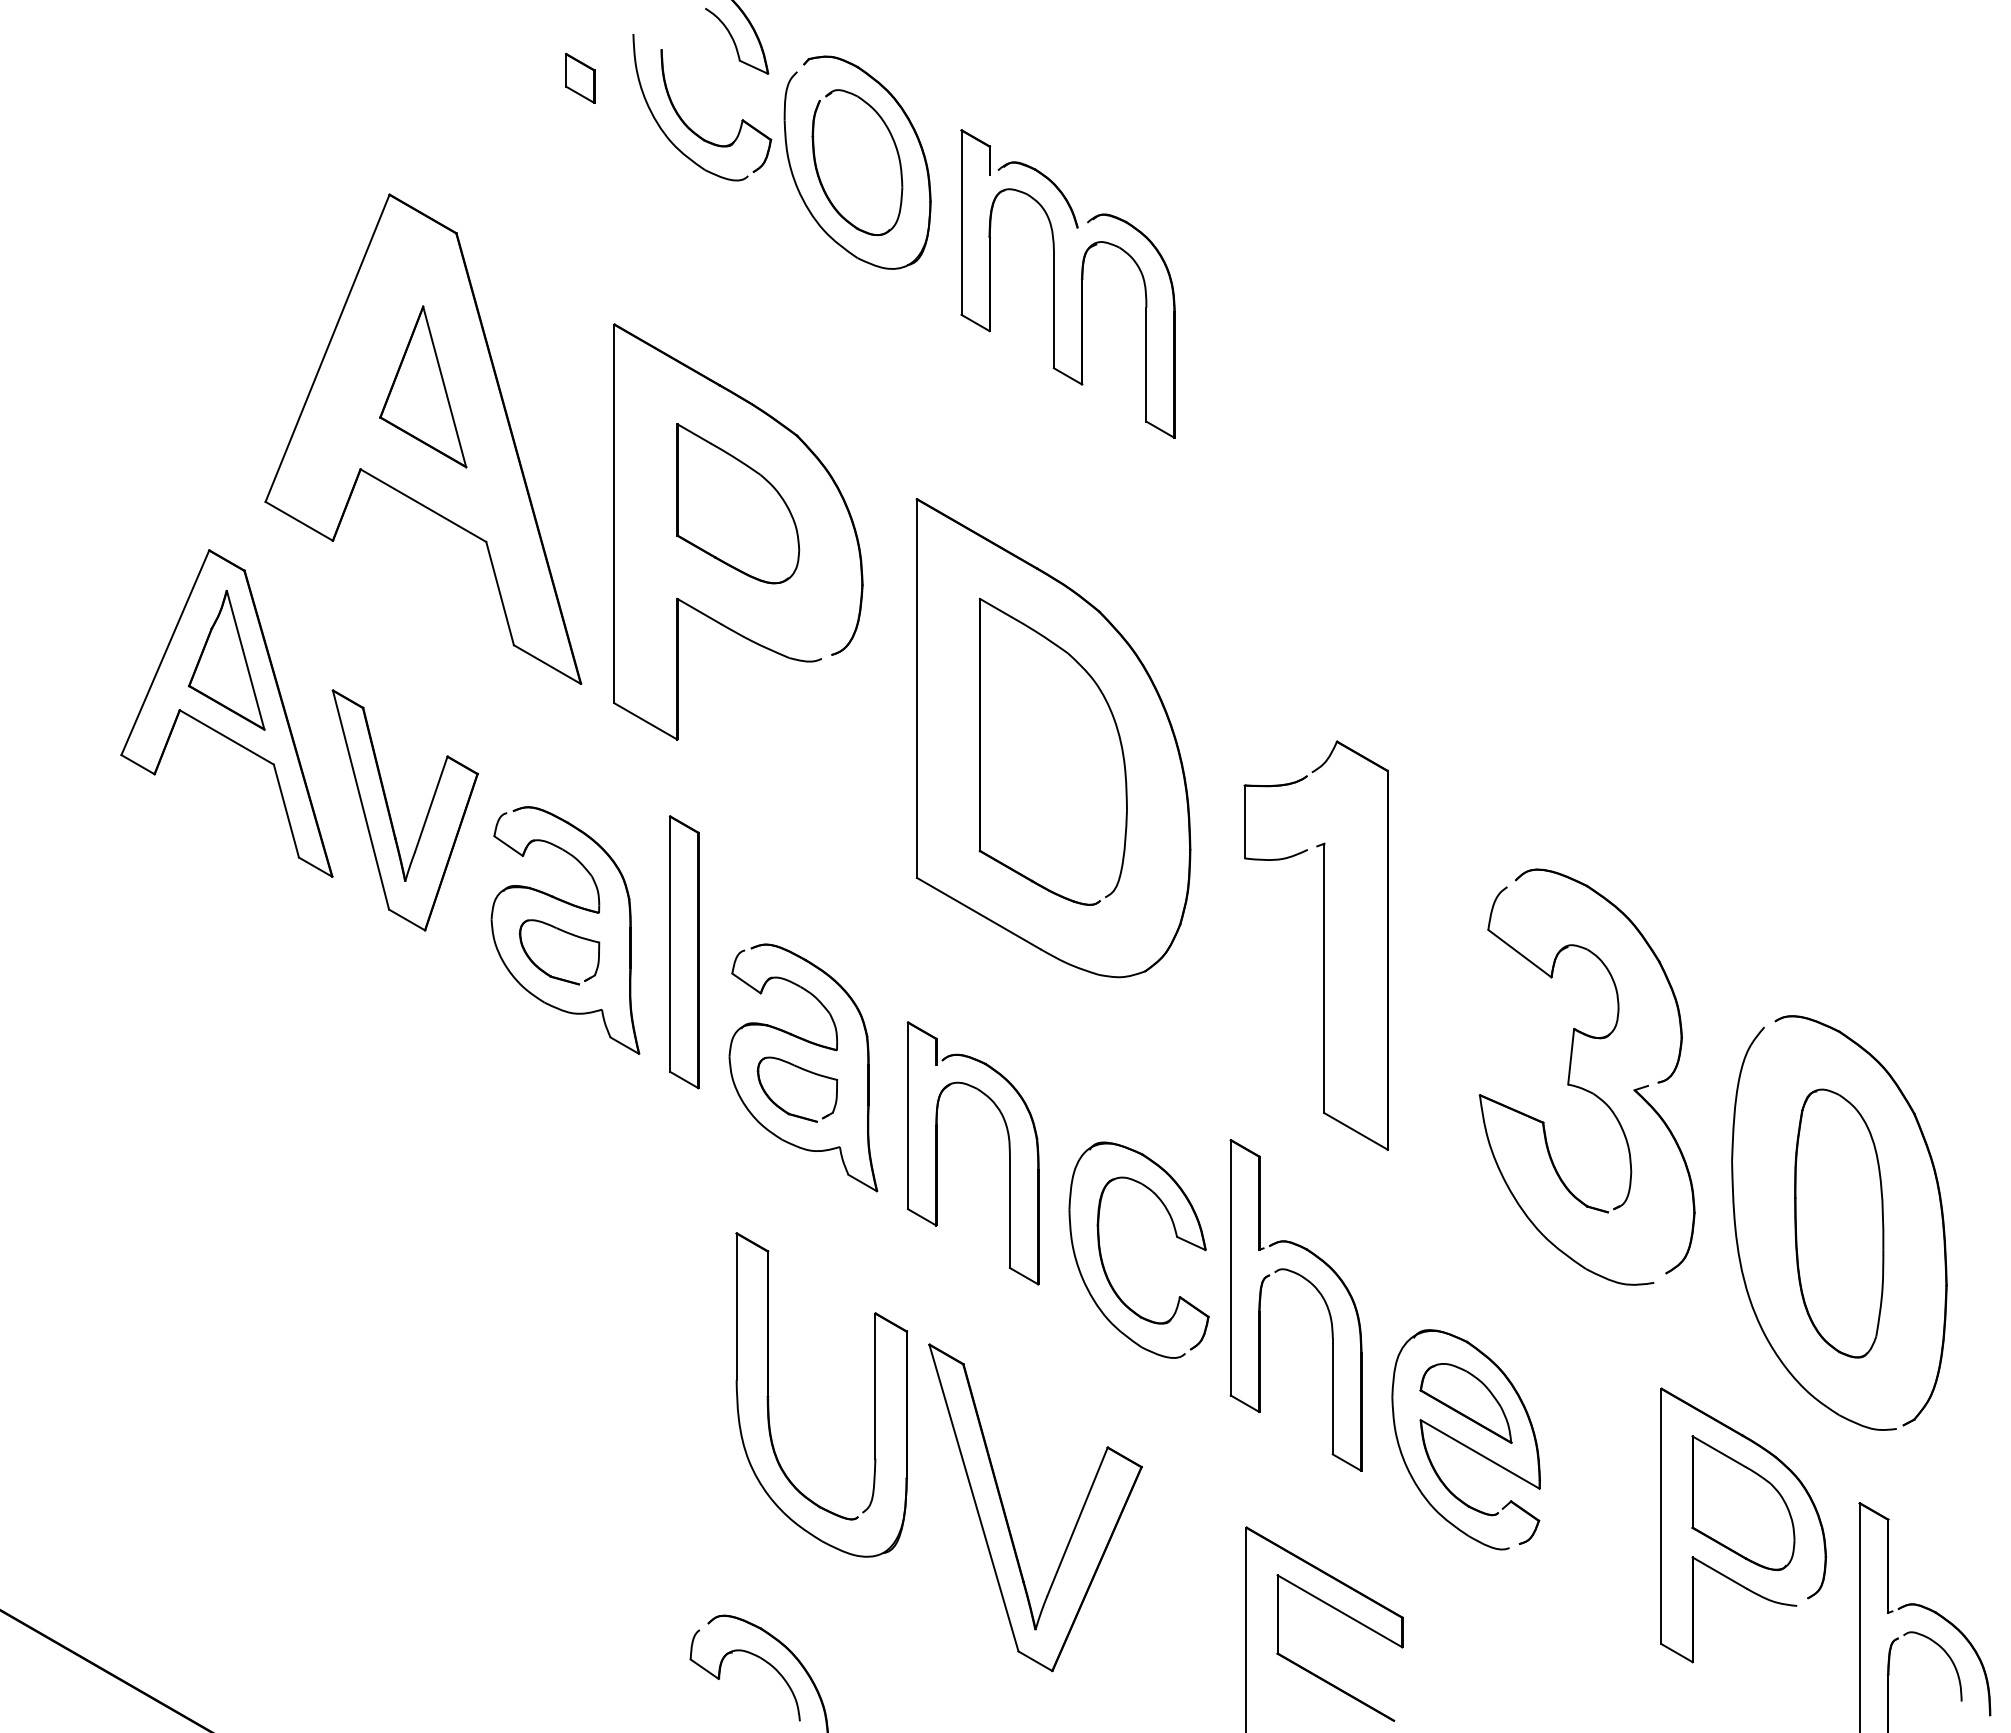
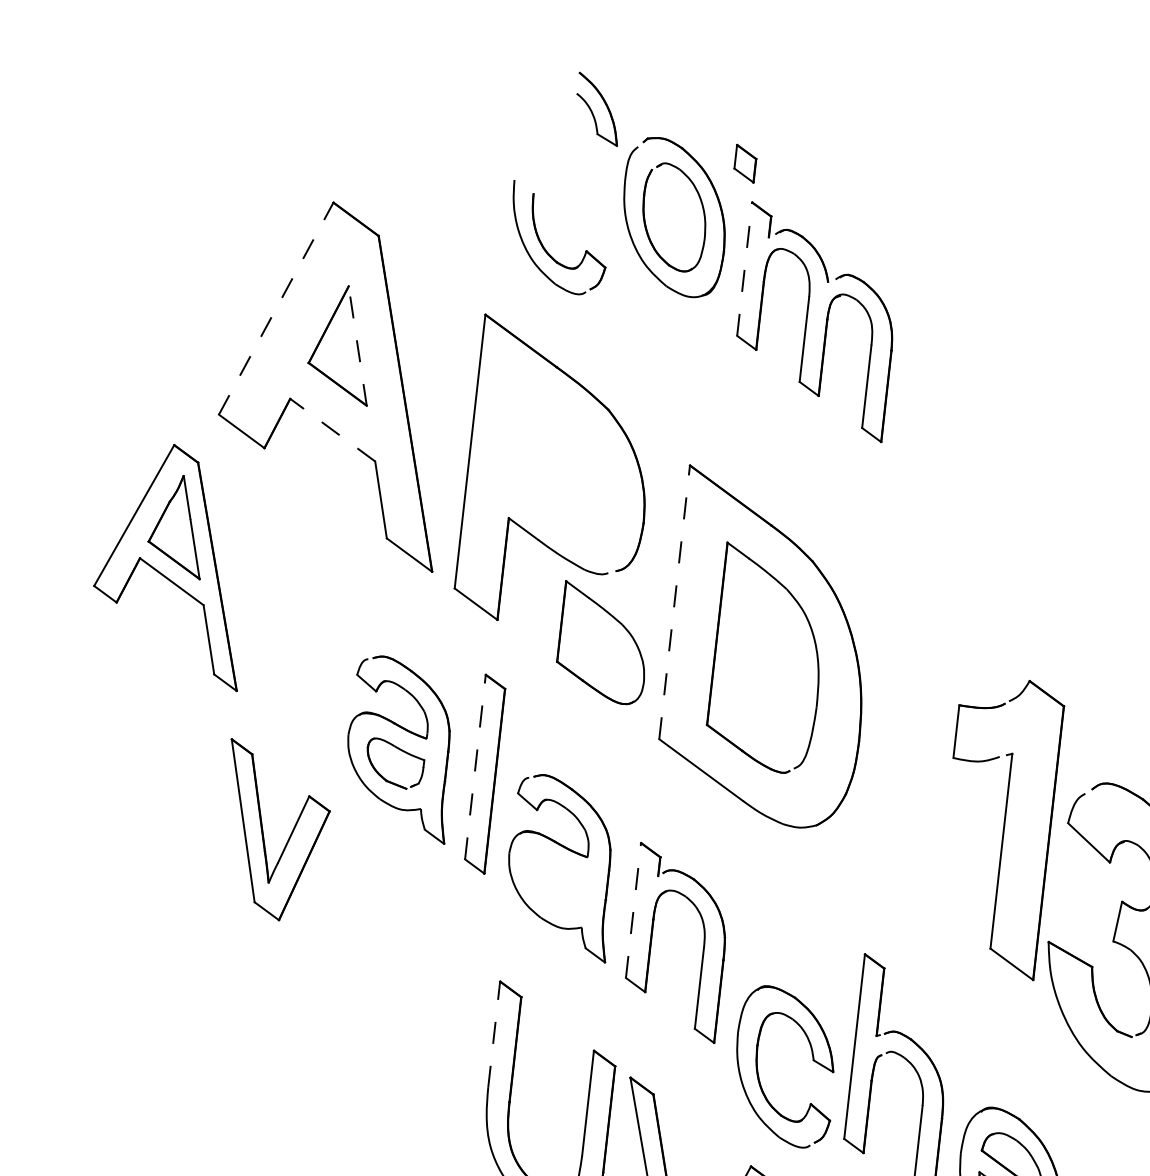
part: (580, 78) -> (745, 163), moved
part: (685, 122) -> (544, 248), moved
line: (961, 222) -> (744, 269), solid -> dashed
line: (327, 348) -> (276, 308), solid -> dashed
line: (444, 386) -> (357, 345), solid -> dashed
part: (738, 503) -> (603, 643), moved
line: (423, 505) -> (332, 430), solid -> dashed
line: (916, 688) -> (674, 602), solid -> dashed
part: (390, 812) -> (263, 832), moved
line: (670, 944) -> (475, 767), solid -> dashed
part: (1323, 945) -> (1003, 827), moved
part: (805, 1071) -> (563, 870), removed
line: (907, 1115) -> (633, 910), solid -> dashed
part: (1102, 1257) -> (758, 1069), moved
line: (736, 1306) -> (494, 1034), solid -> dashed

